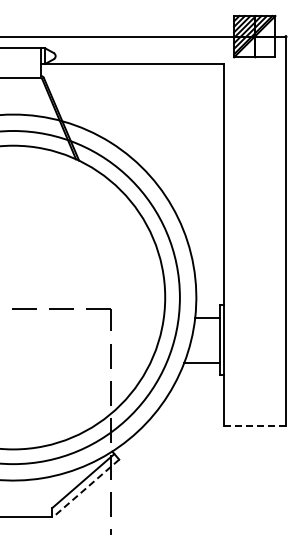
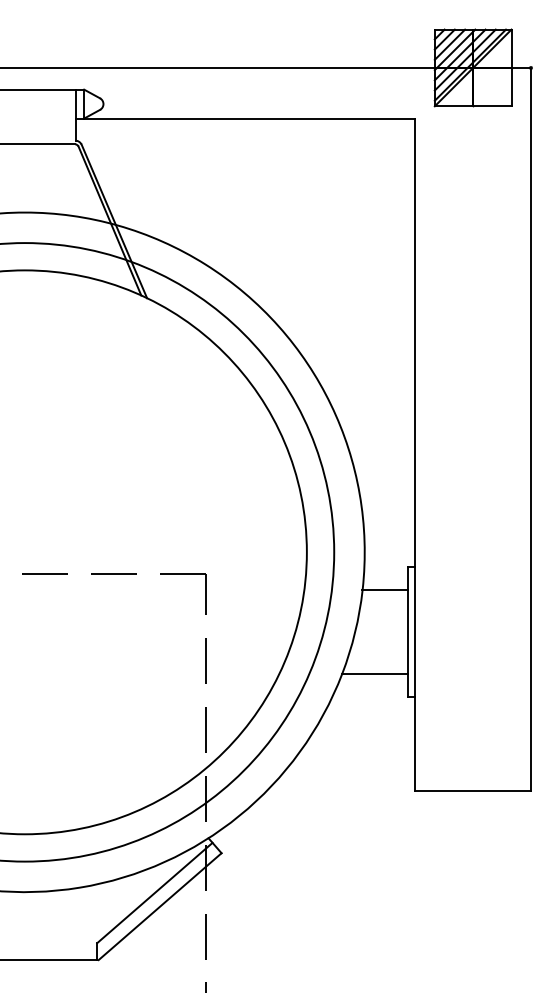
line: (255, 426) -> (474, 791), dashed -> solid
line: (86, 488) -> (160, 906), dashed -> solid

